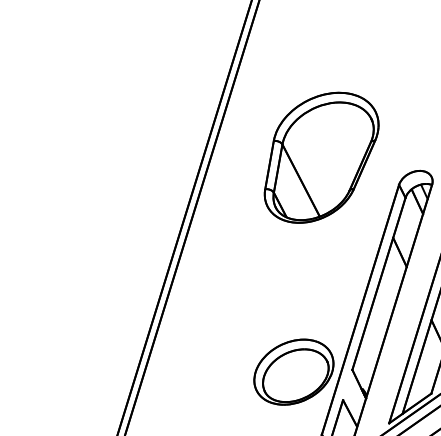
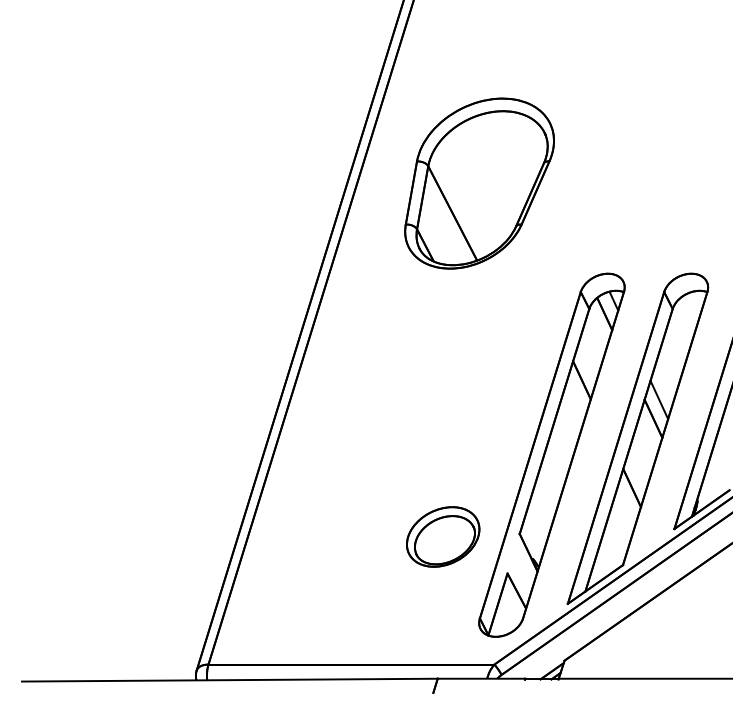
part: (321, 157) -> (479, 183), moved
part: (293, 371) -> (442, 536), size x0.7

